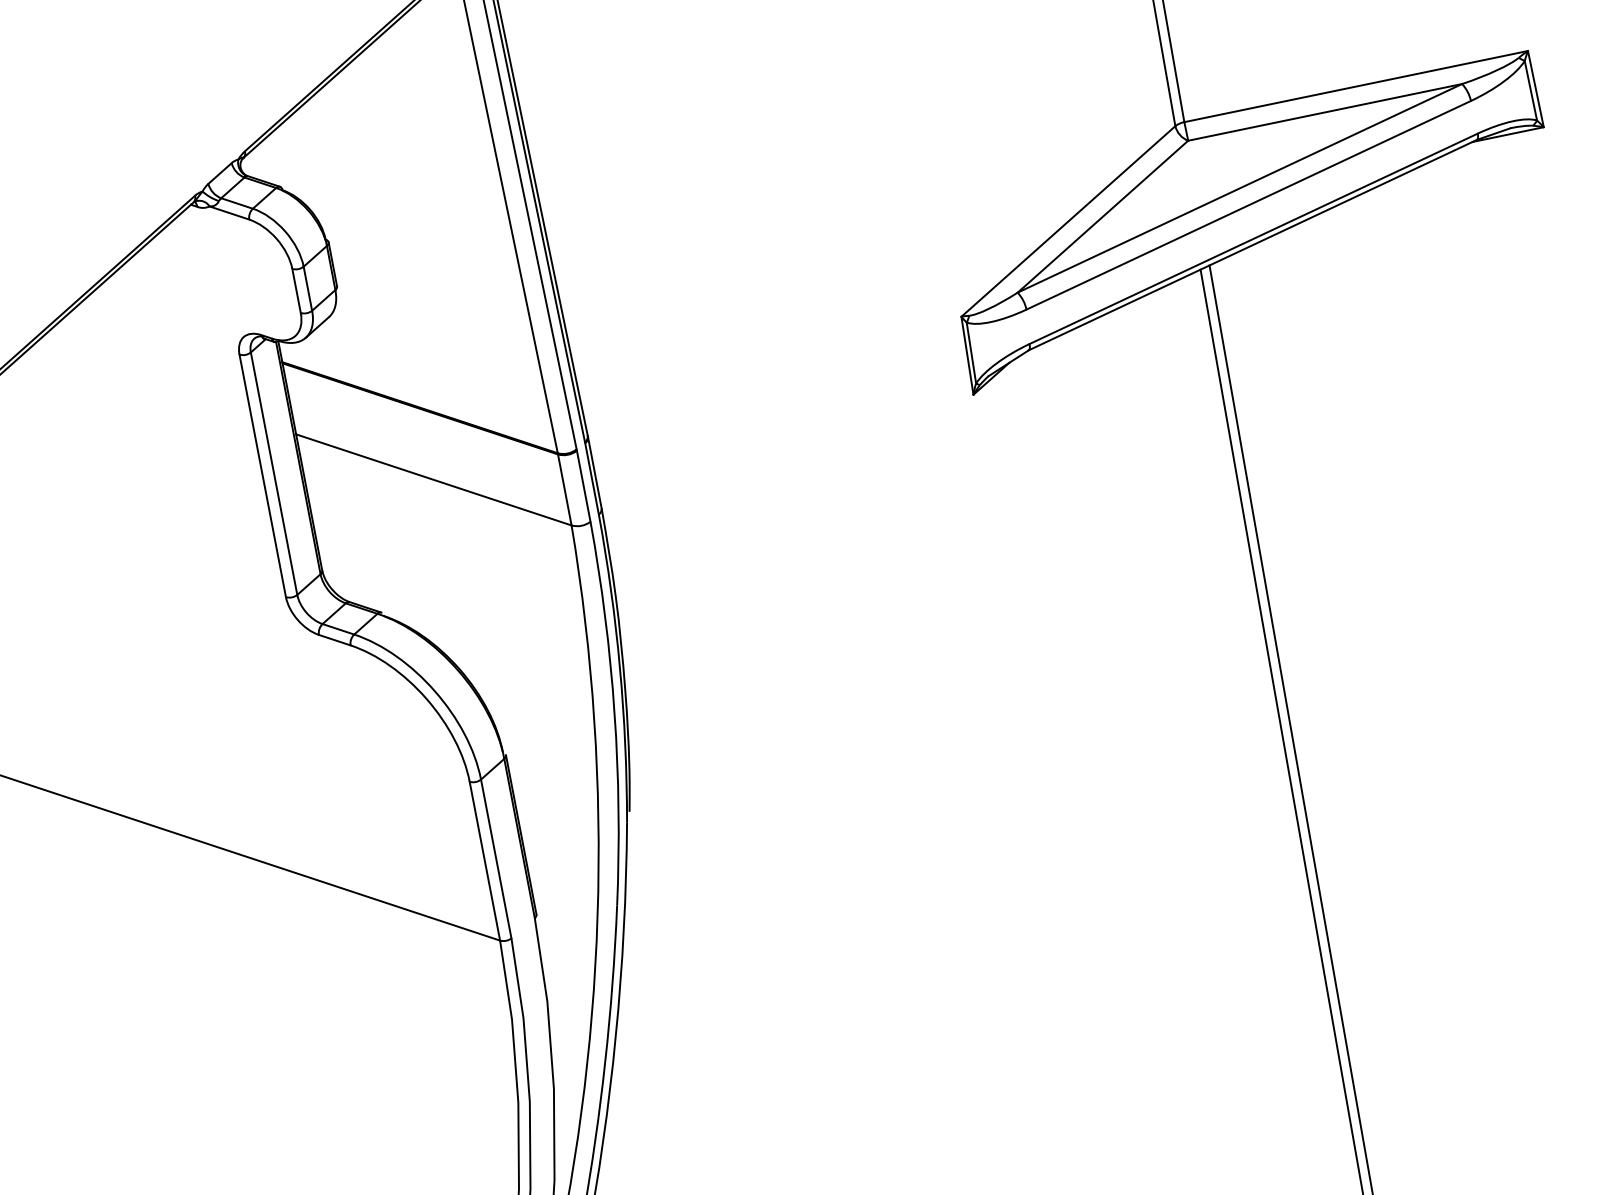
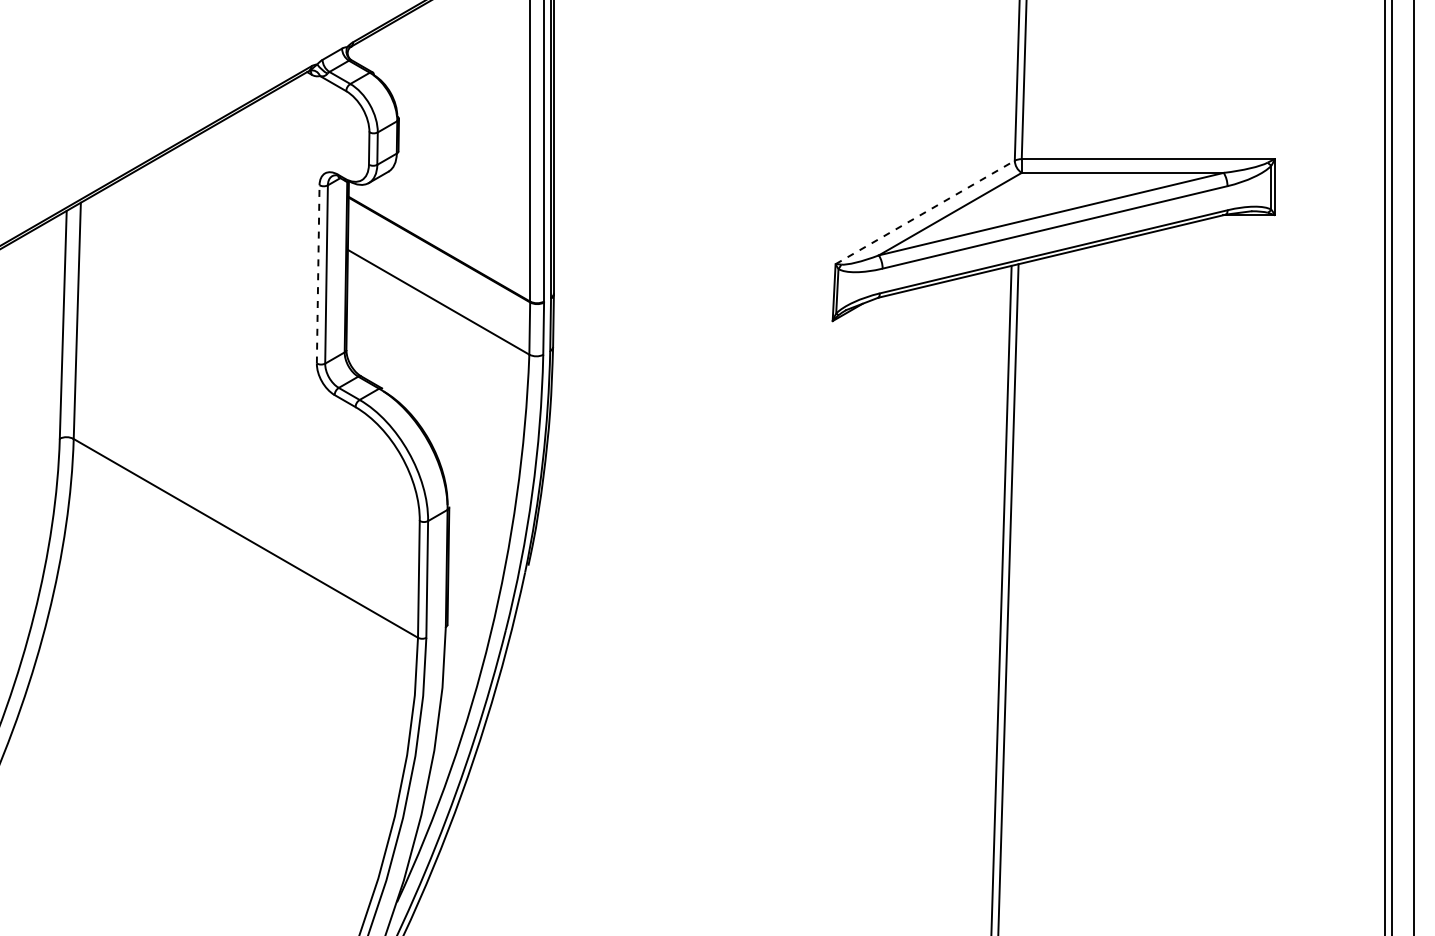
line: (1068, 221) -> (925, 212), solid -> dashed
line: (262, 474) -> (318, 273), solid -> dashed

